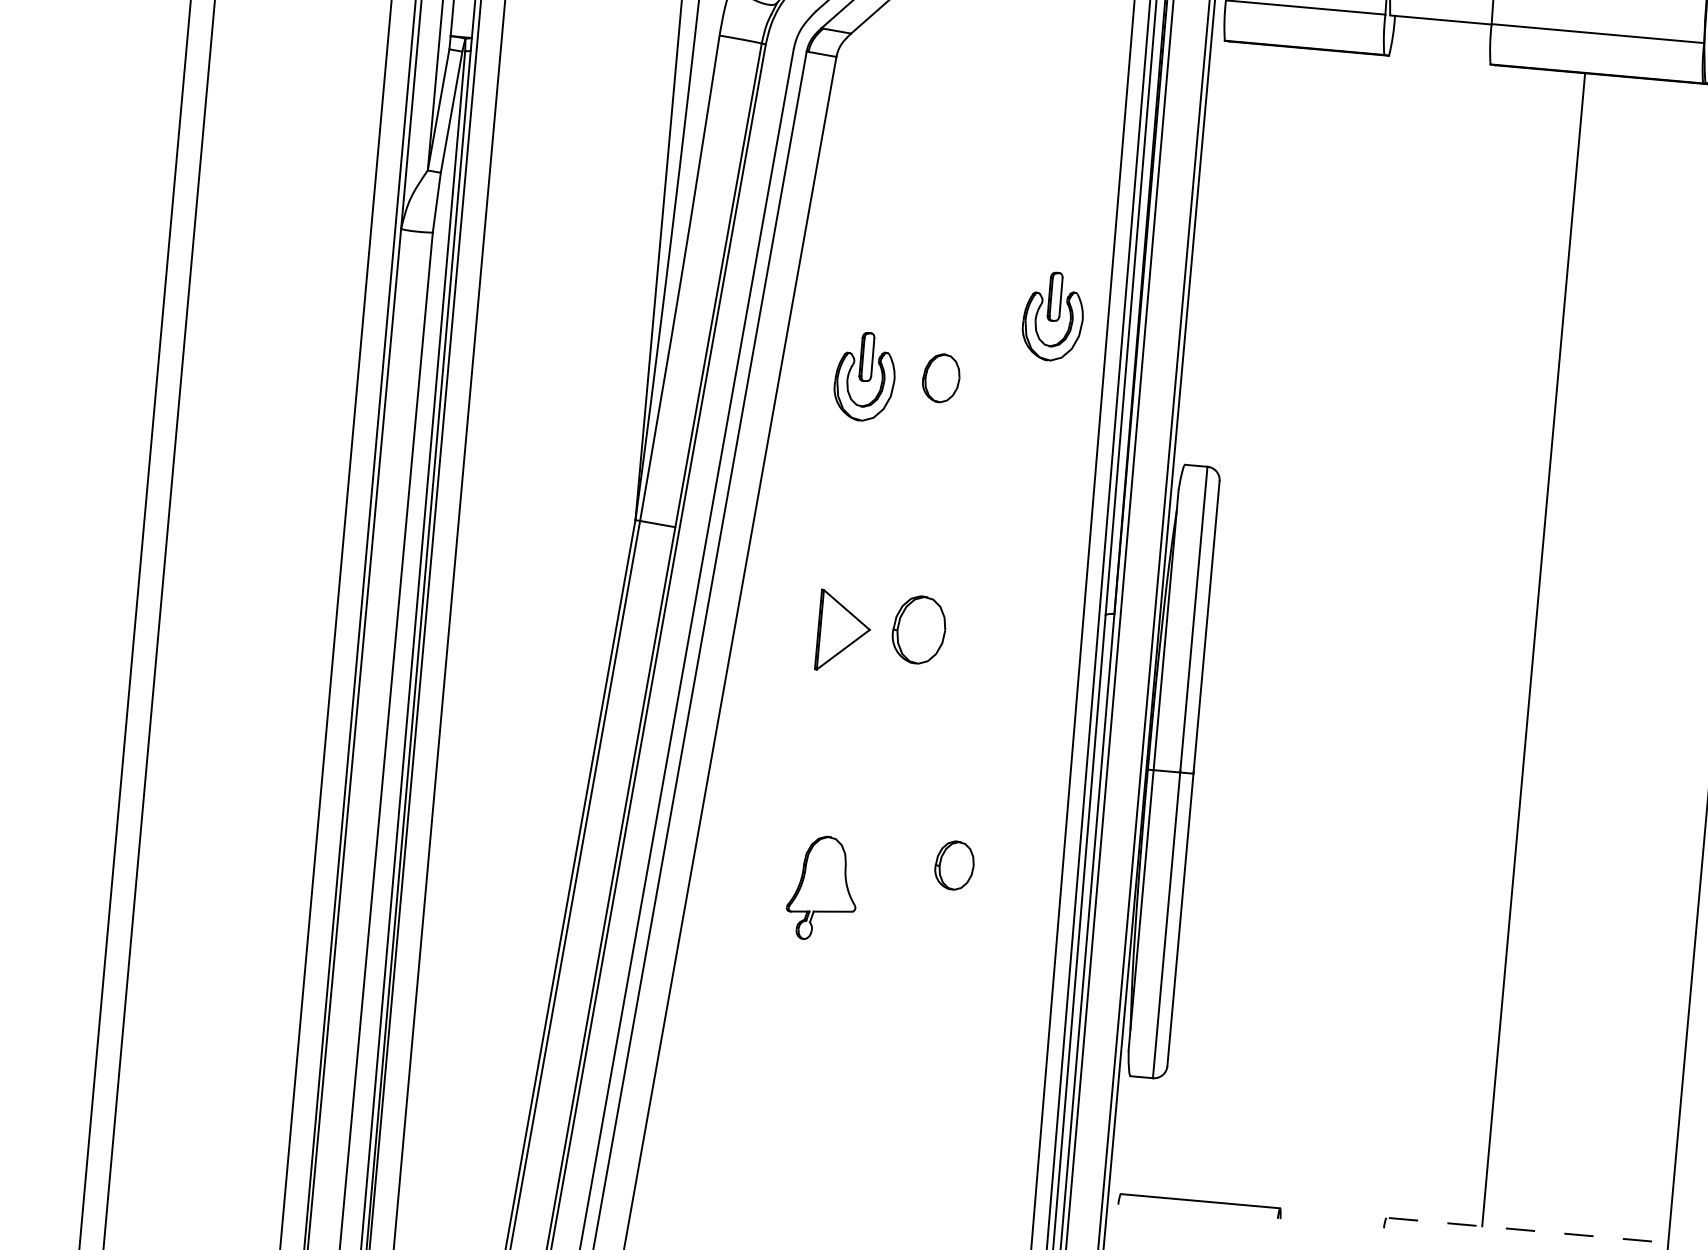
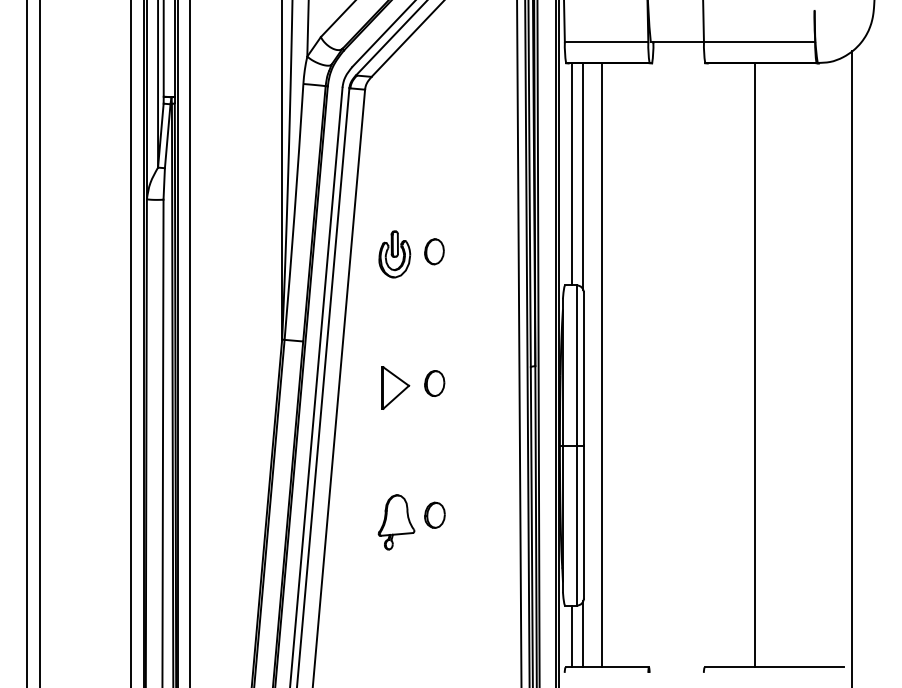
line: (1218, 254) -> (572, 174), added
line: (1238, 259) -> (583, 176), added
part: (1052, 316) -> (489, 214), removed
line: (1240, 623) -> (601, 365), added
part: (918, 629) -> (434, 383), size x0.71
part: (953, 863) -> (434, 514), moved
line: (1160, 1134) -> (583, 634), added
line: (1139, 1136) -> (572, 636), added
line: (1519, 1230) -> (774, 667), dashed -> solid

